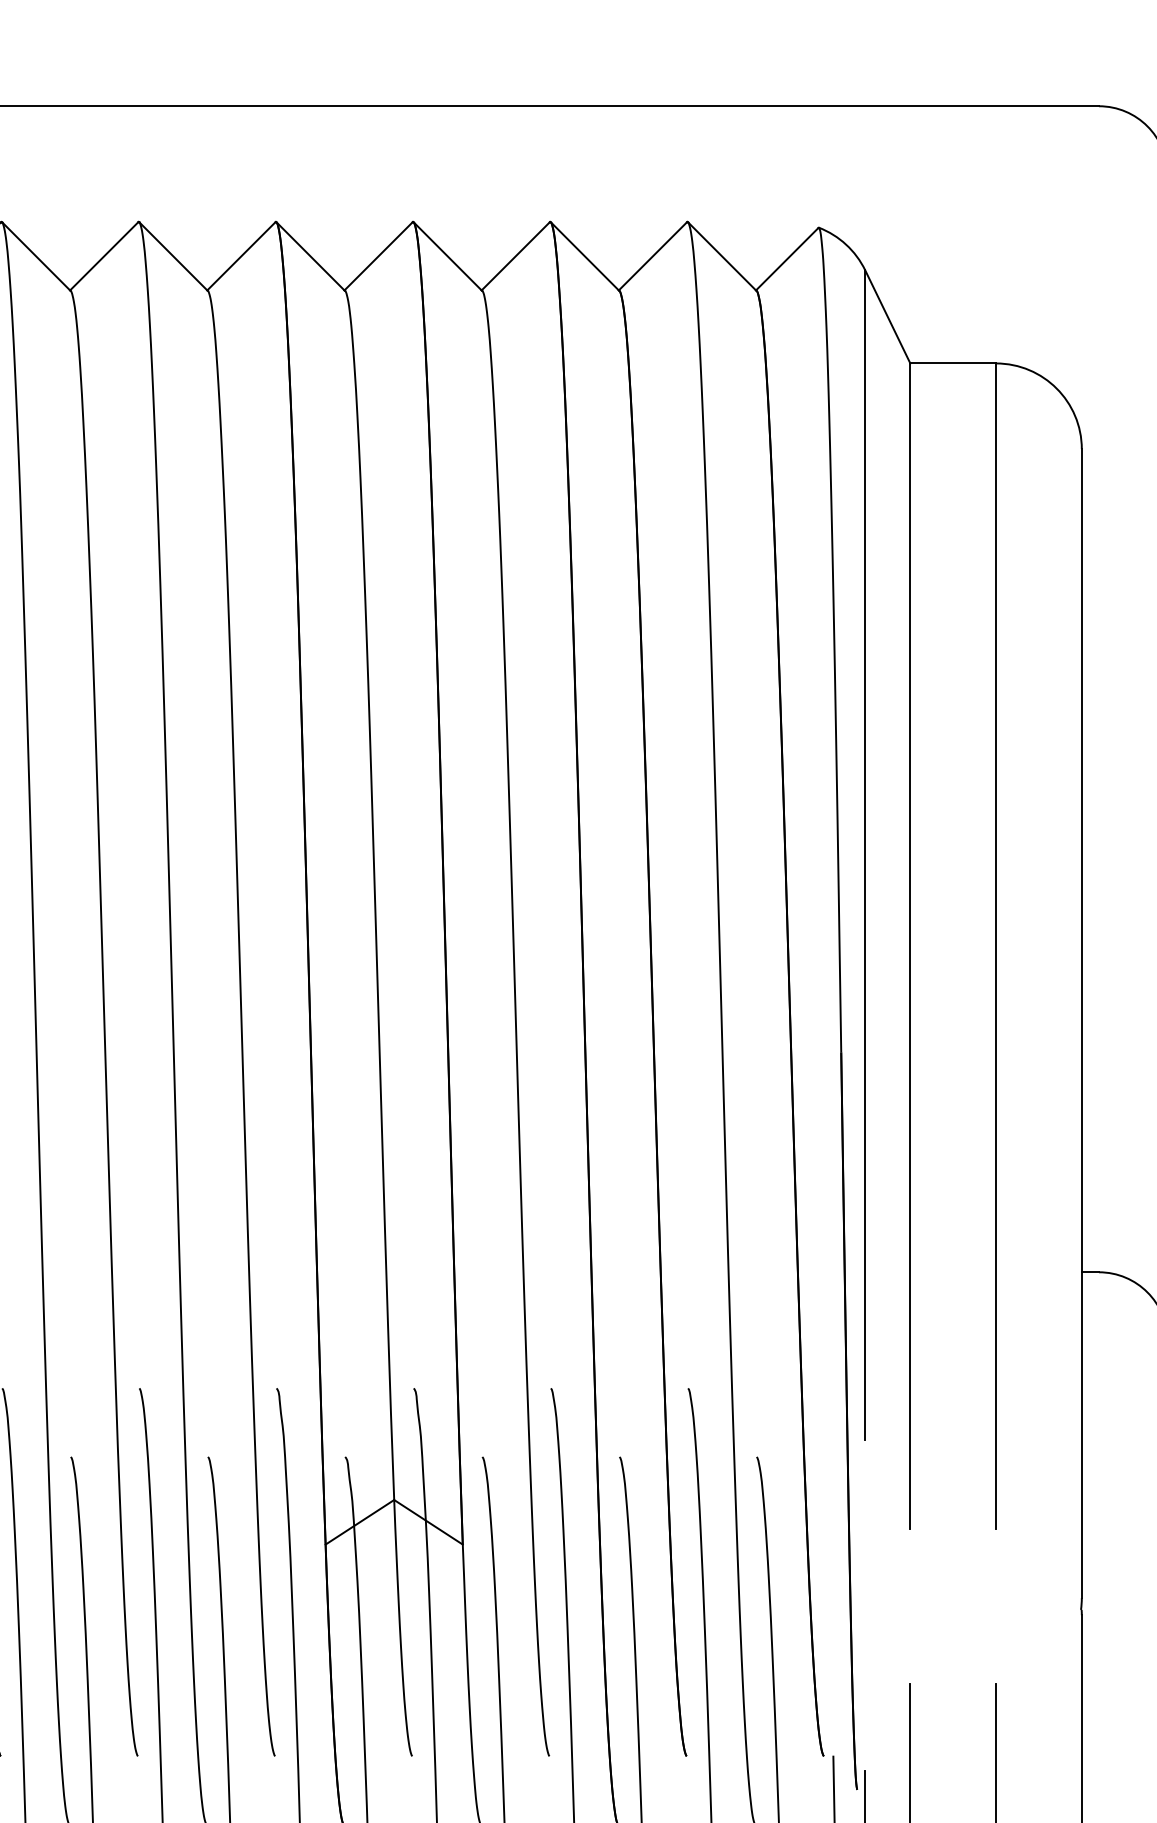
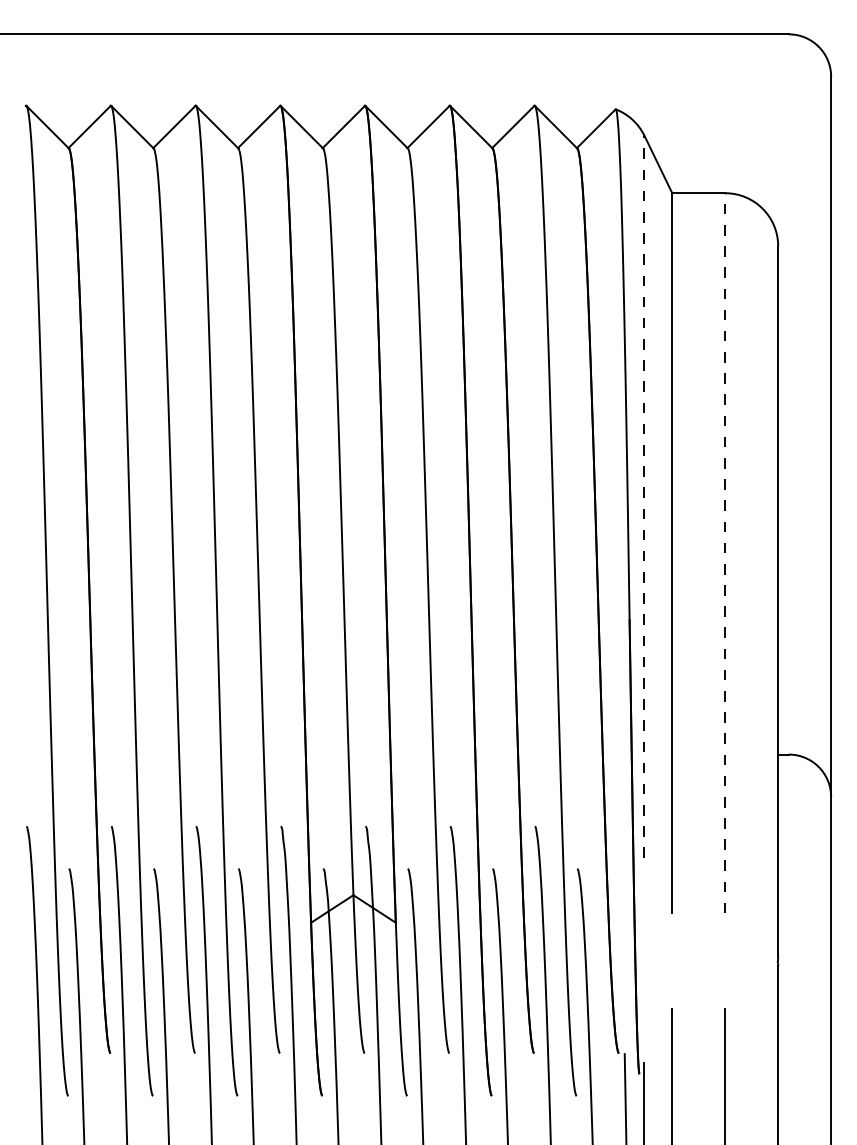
line: (865, 854) -> (644, 496), solid -> dashed
line: (996, 945) -> (725, 552), solid -> dashed

